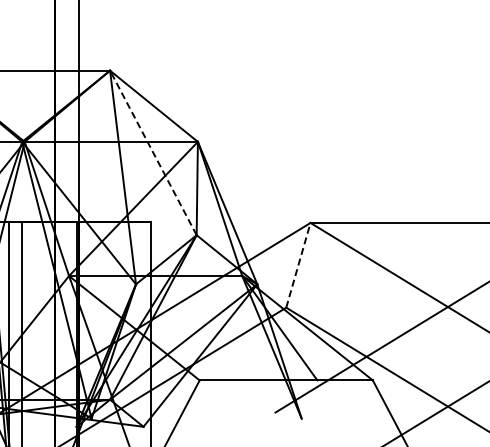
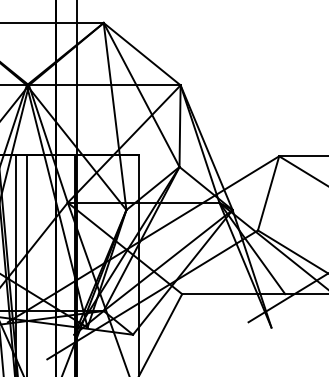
line: (153, 152) -> (141, 94), dashed -> solid
line: (298, 264) -> (268, 192), dashed -> solid

